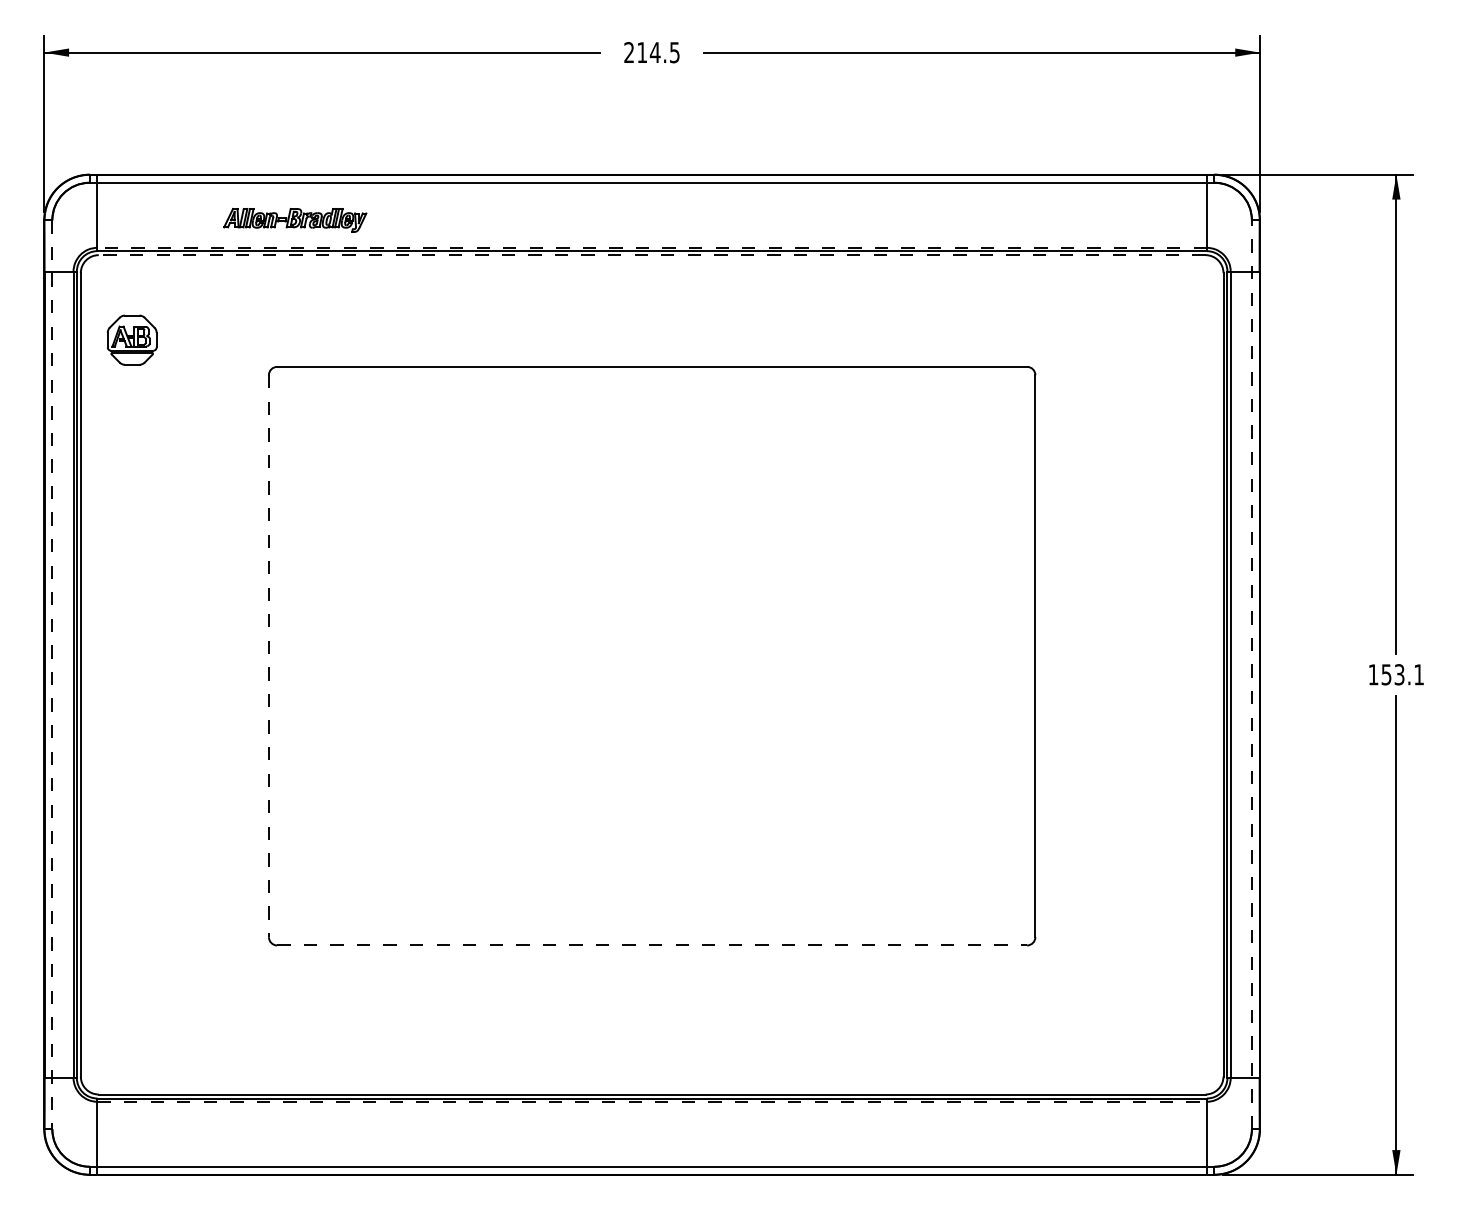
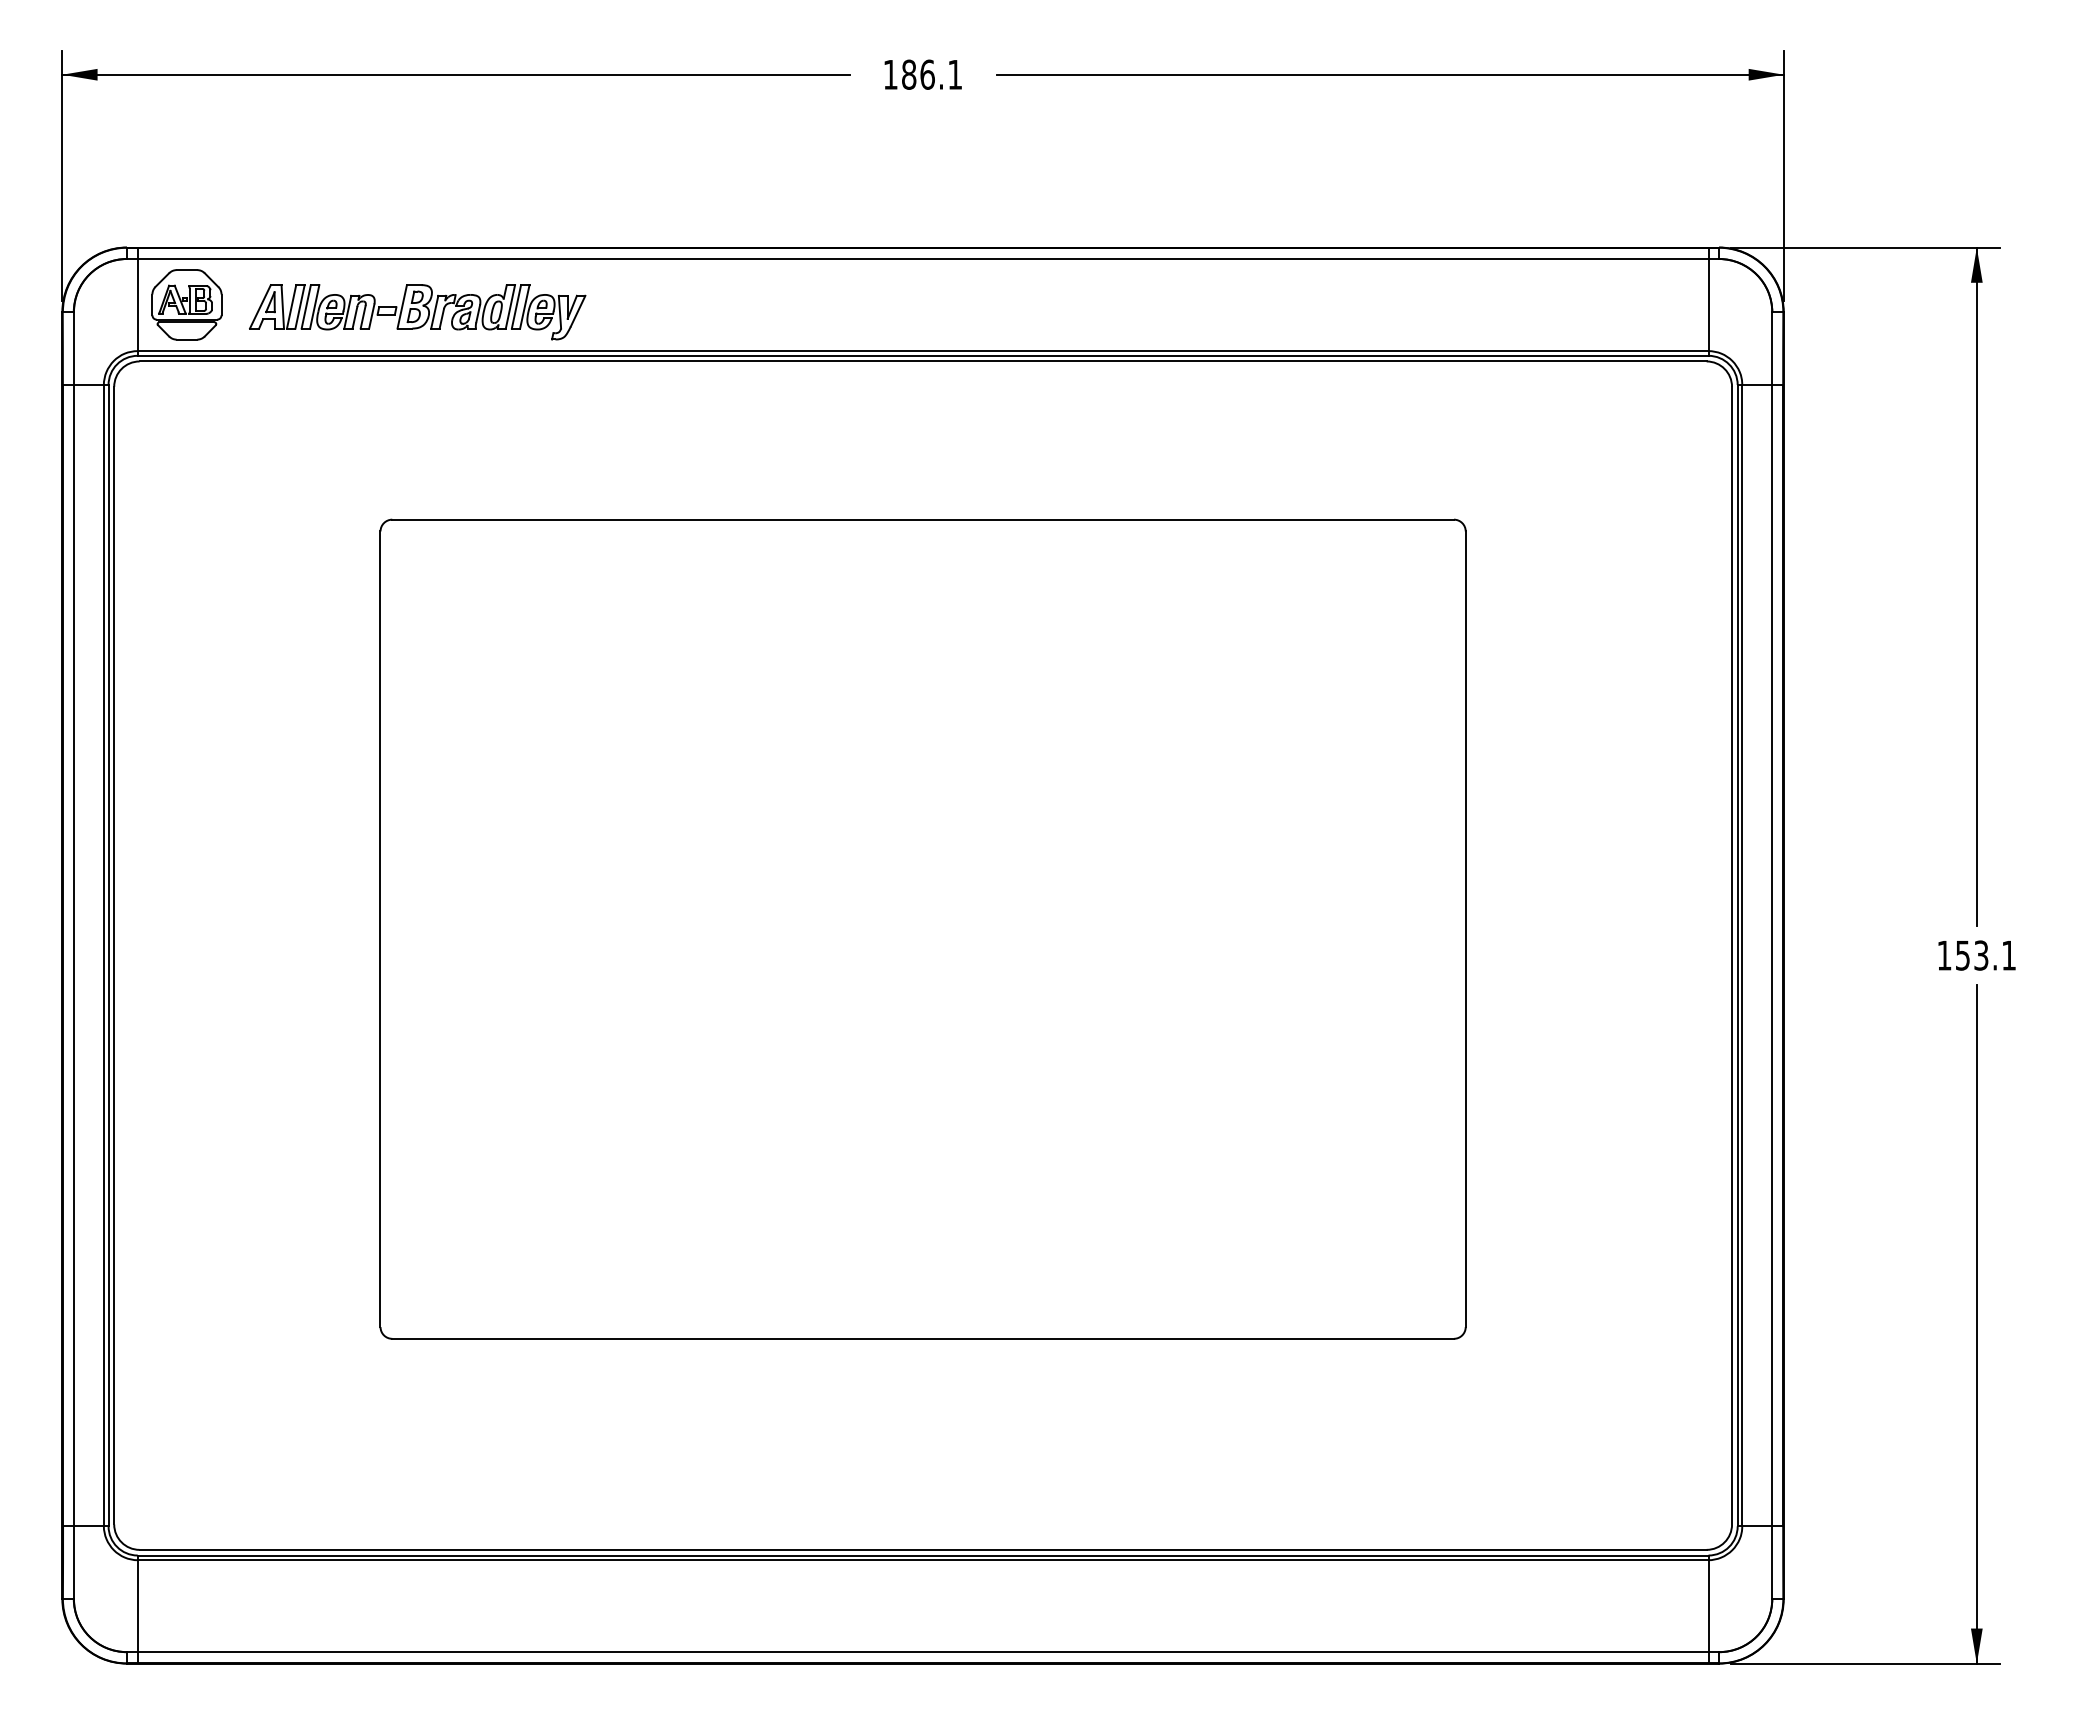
text: (651, 52) -> (922, 74), 214.5 -> 186.1
part: (295, 220) -> (417, 312), size x1.67
line: (651, 248) -> (922, 351), dashed -> solid
line: (652, 255) -> (923, 361), dashed -> solid
part: (131, 339) -> (186, 304), moved
line: (268, 656) -> (380, 929), dashed -> solid
line: (1252, 674) -> (1772, 955), dashed -> solid
line: (52, 675) -> (73, 956), dashed -> solid
line: (652, 945) -> (923, 1338), dashed -> solid
line: (652, 1102) -> (923, 1560), dashed -> solid

